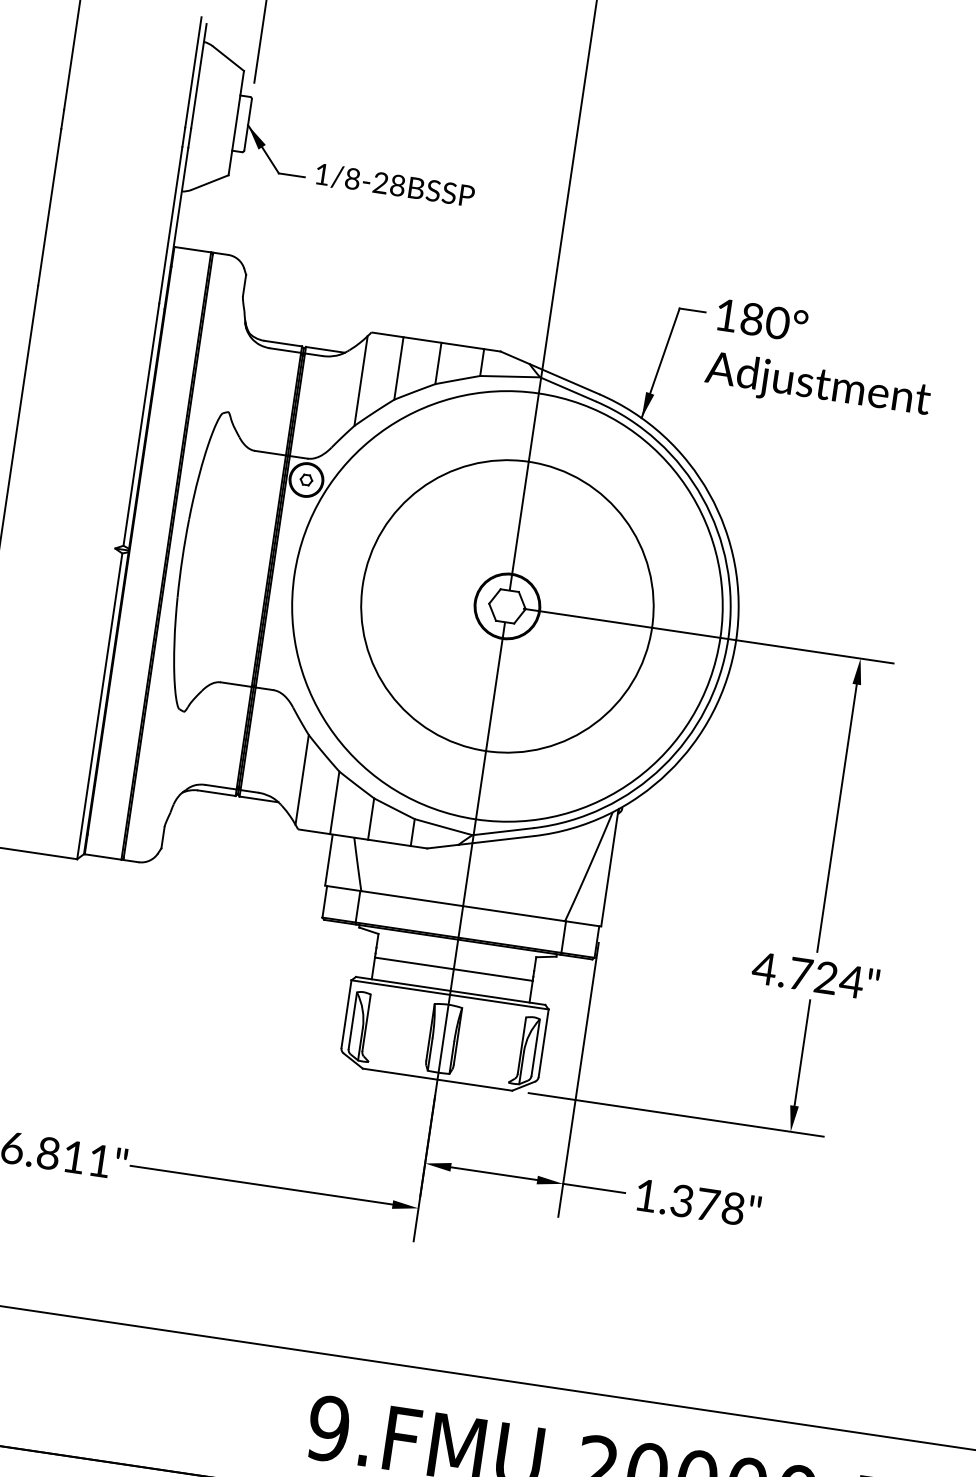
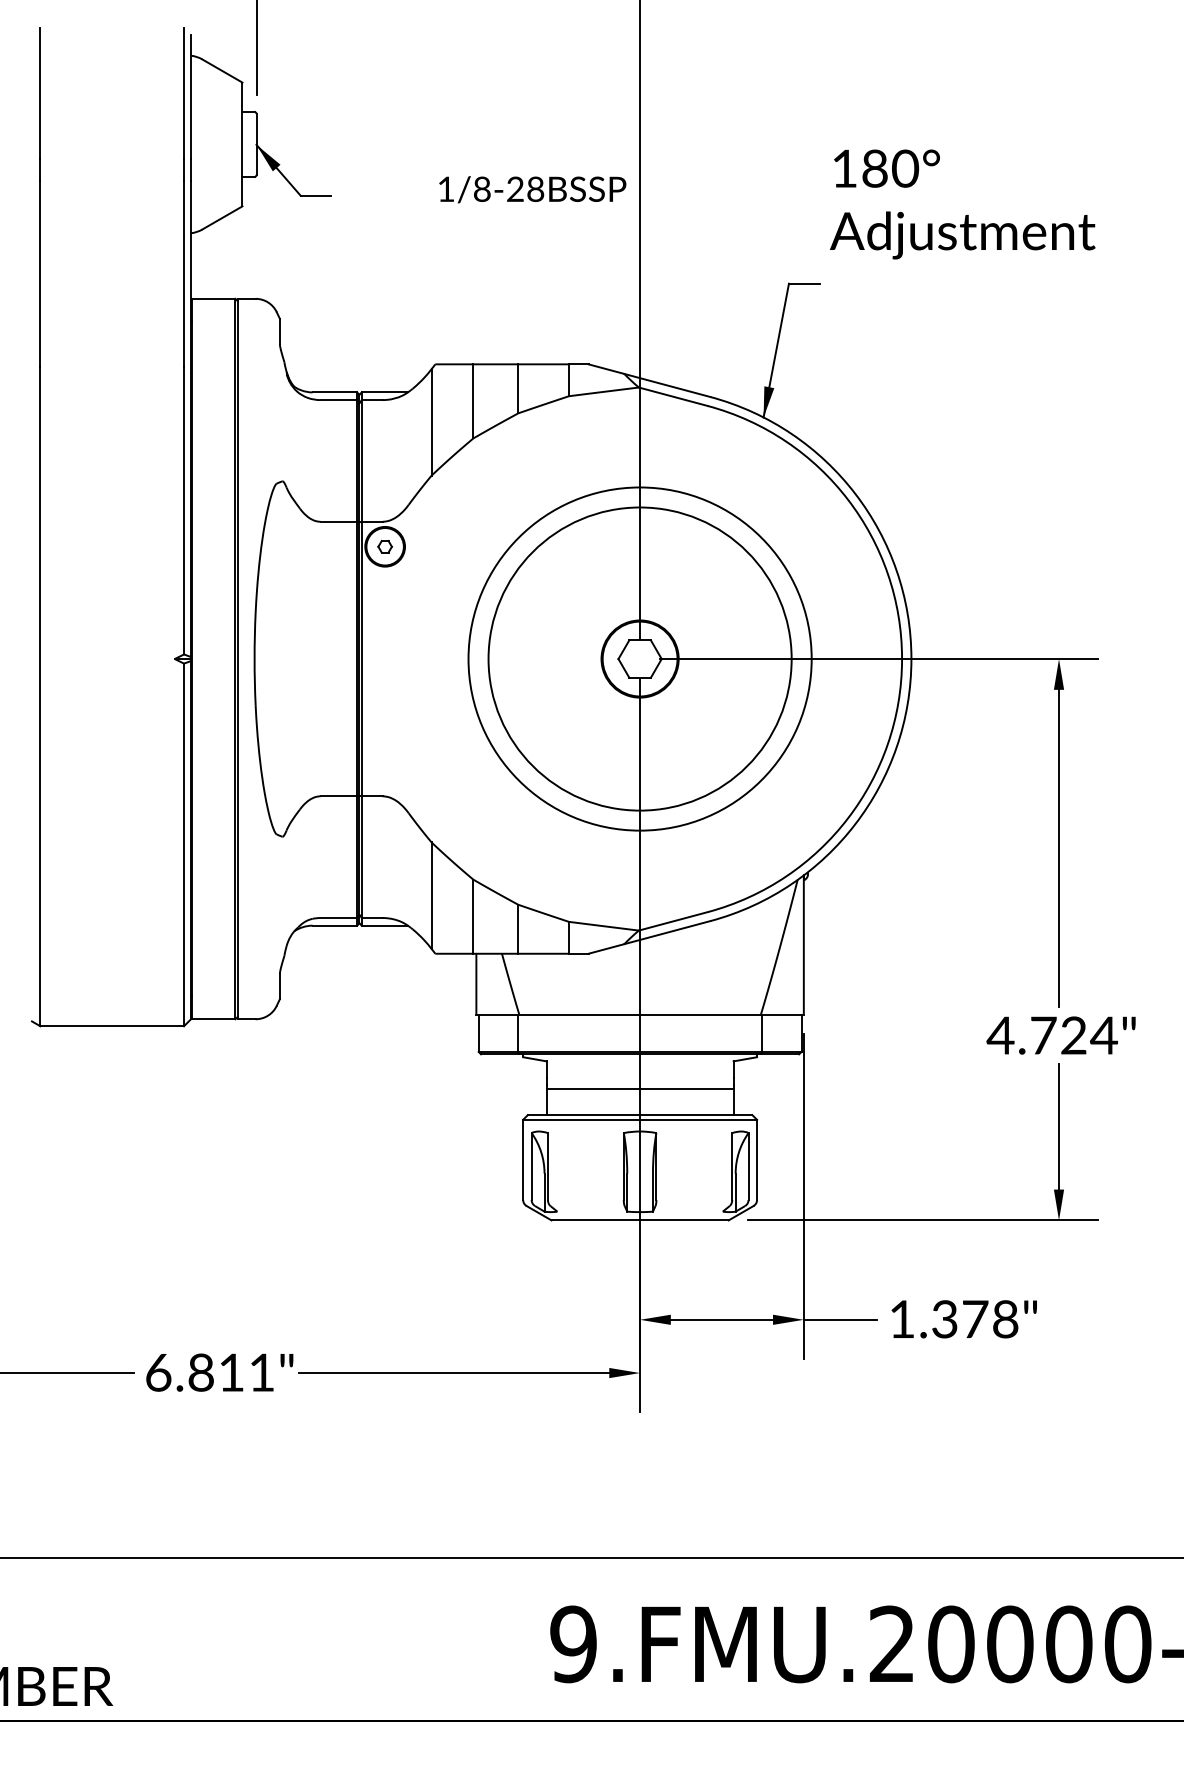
text: (395, 185) -> (532, 189), moved
text: (821, 360) -> (962, 204), moved
circle: (507, 605) -> (639, 658), size x0.6

